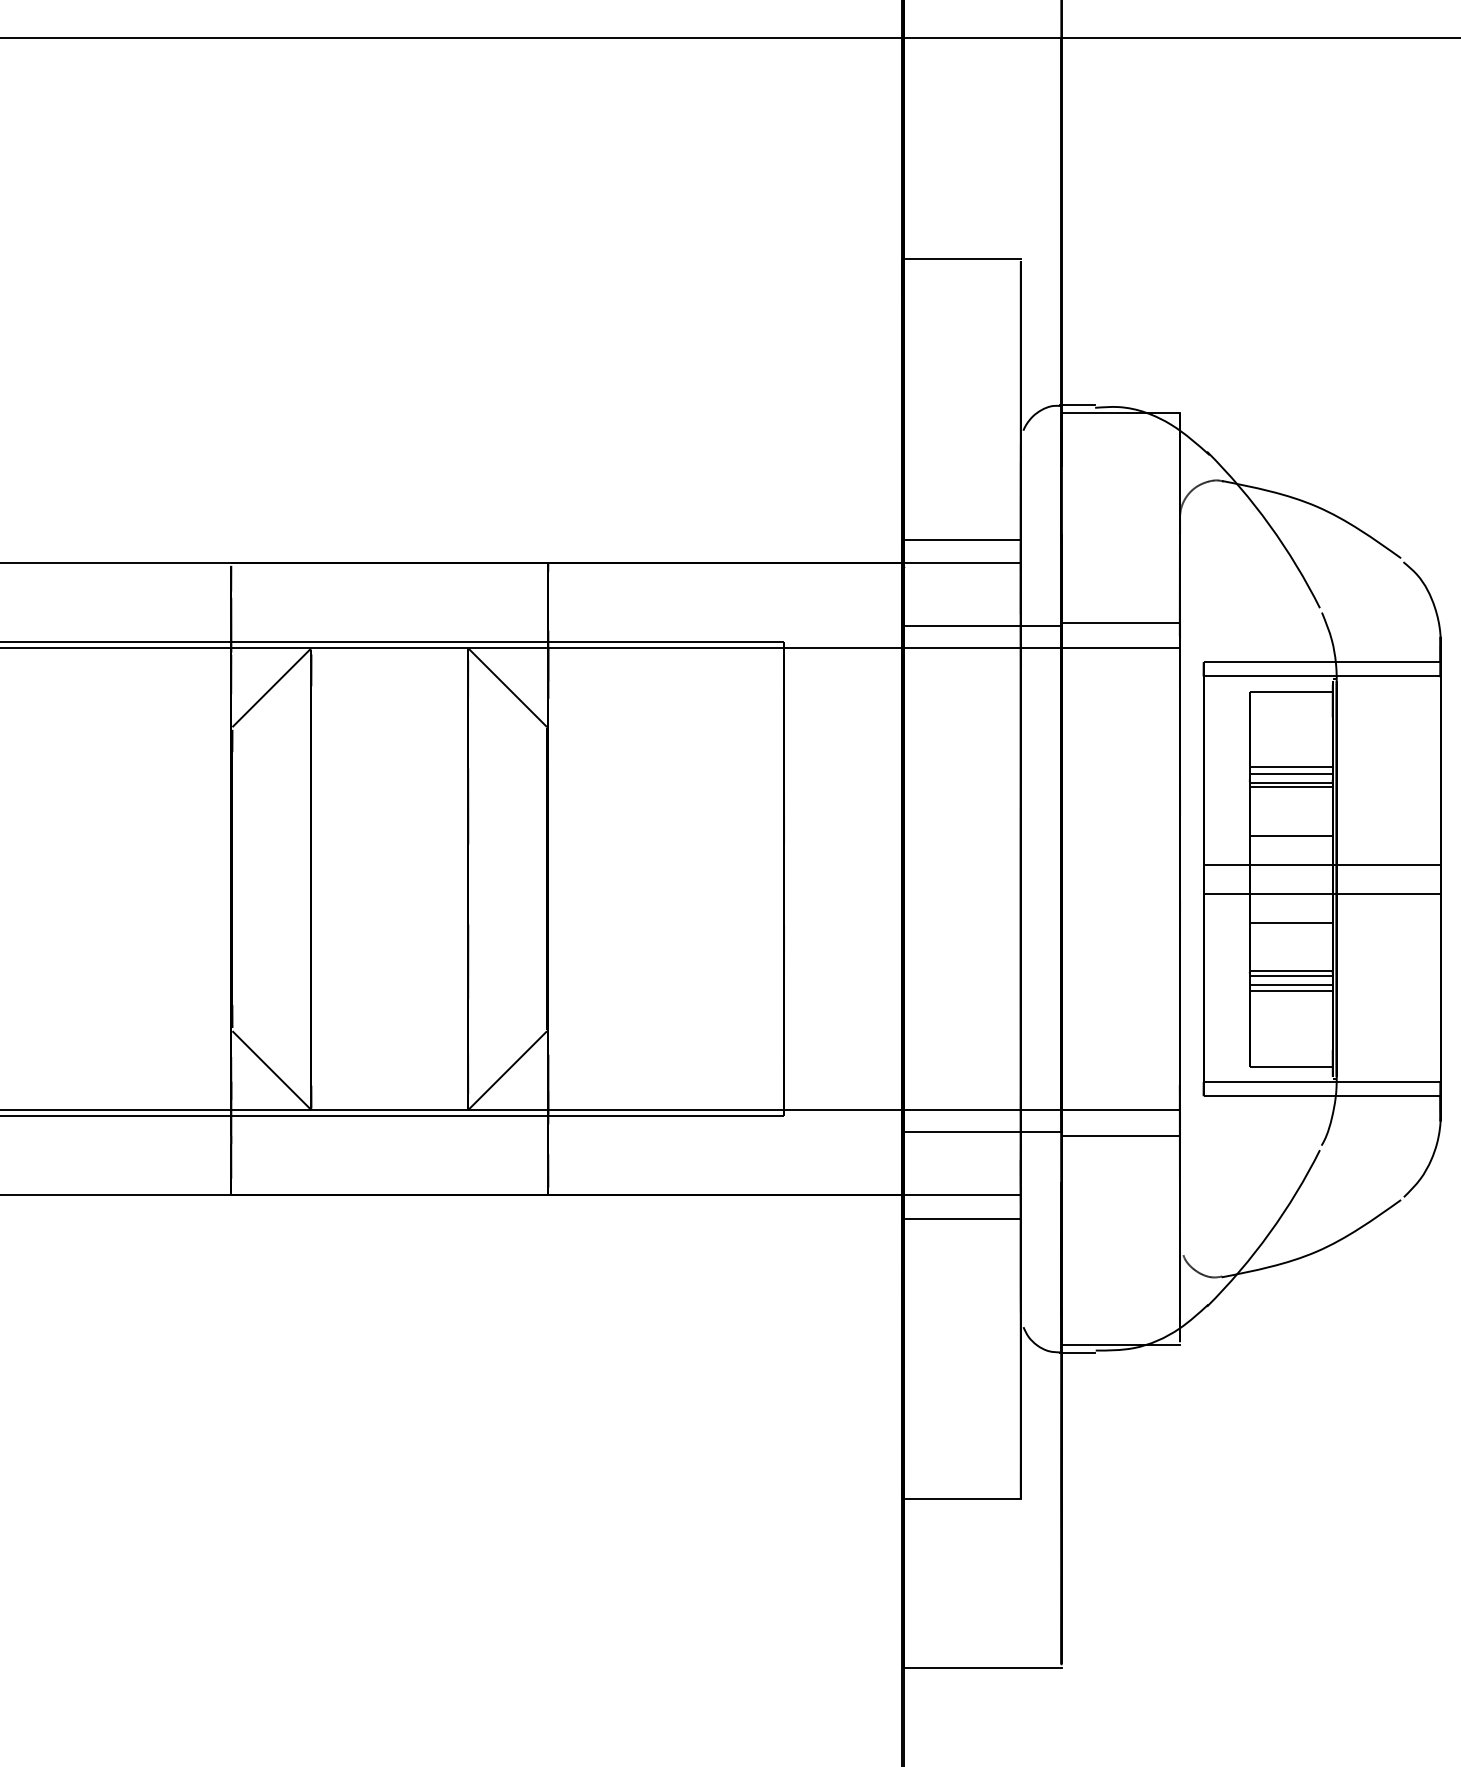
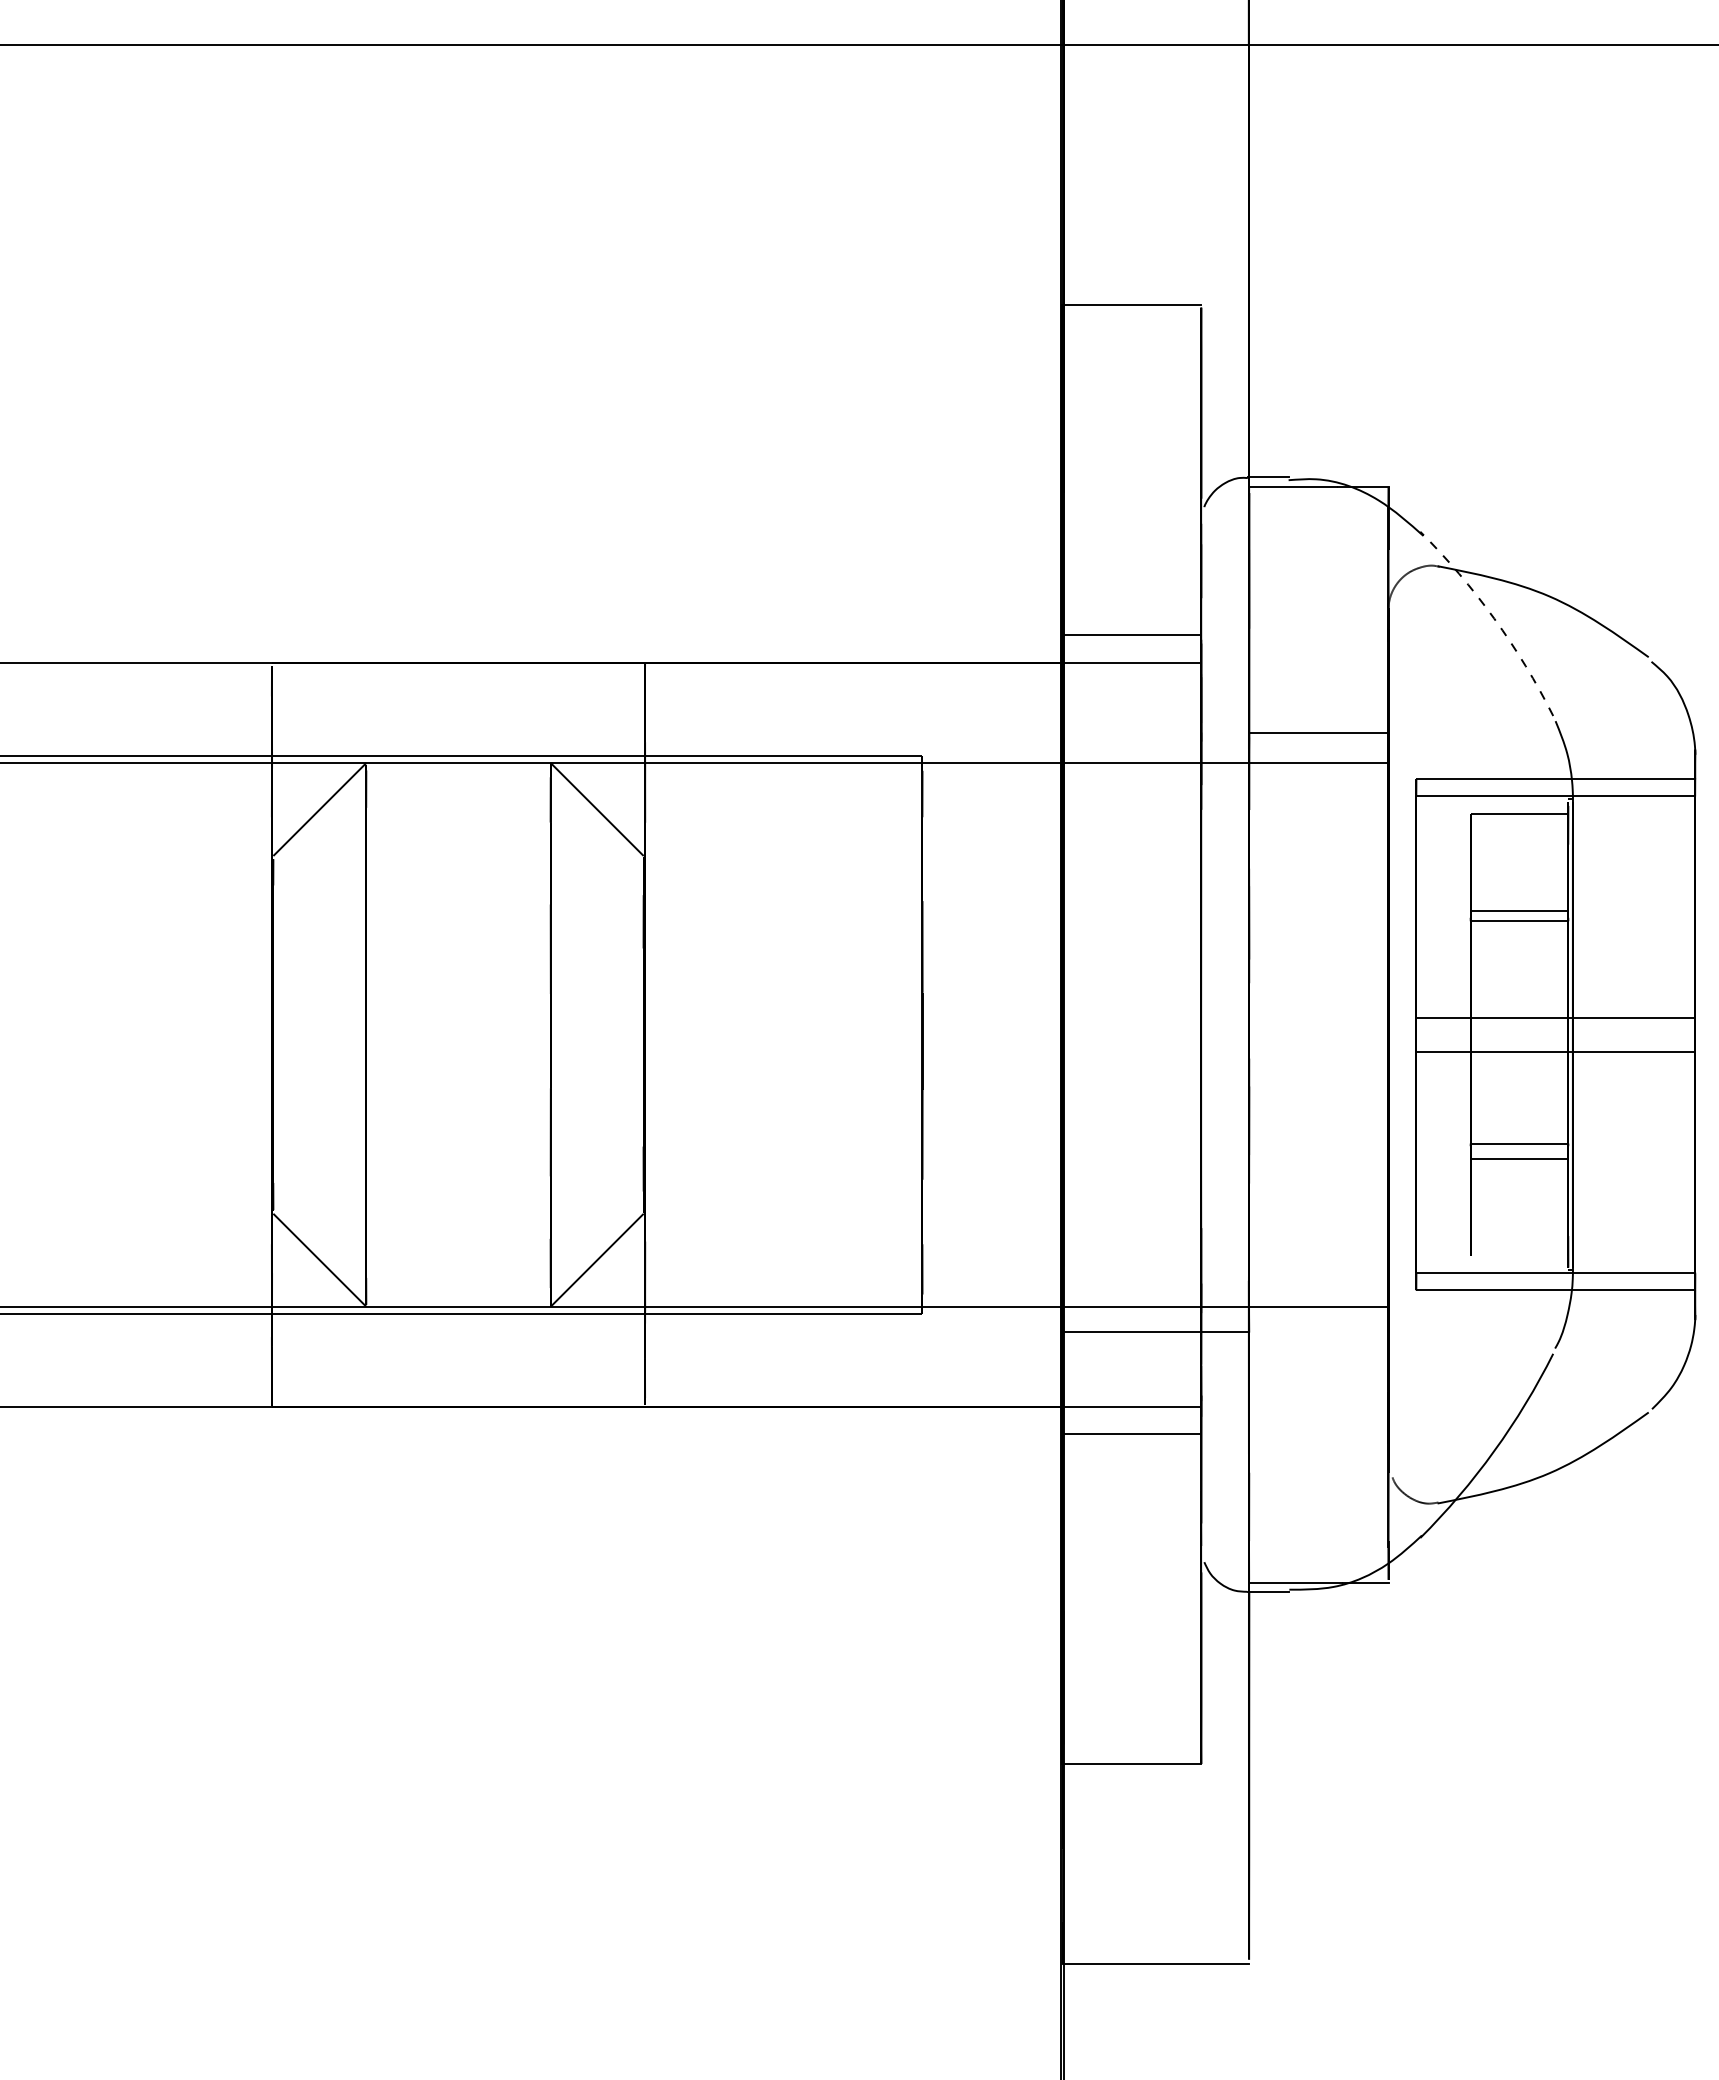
arc: (1270, 525) -> (1494, 618), solid -> dashed
line: (982, 626) -> (1156, 737), removed
line: (1291, 767) -> (1519, 903), removed
line: (1291, 787) -> (1519, 926), removed
line: (1291, 835) -> (1519, 983), removed
line: (1291, 923) -> (1519, 1086), removed
line: (1291, 975) -> (1519, 1148), removed
line: (1291, 990) -> (1519, 1166), removed
line: (1291, 1066) -> (1519, 1255), removed
line: (1120, 1135) -> (1318, 1336), removed

